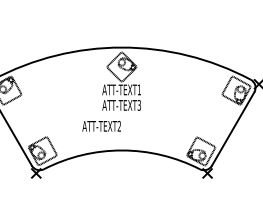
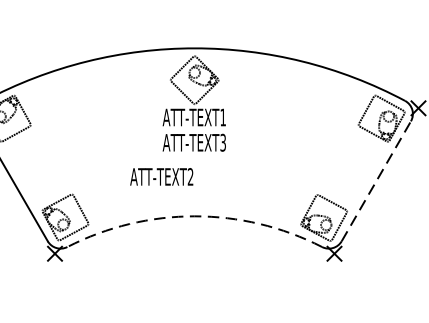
line: (233, 128) -> (376, 180), solid -> dashed
arc: (121, 150) -> (194, 216), solid -> dashed

